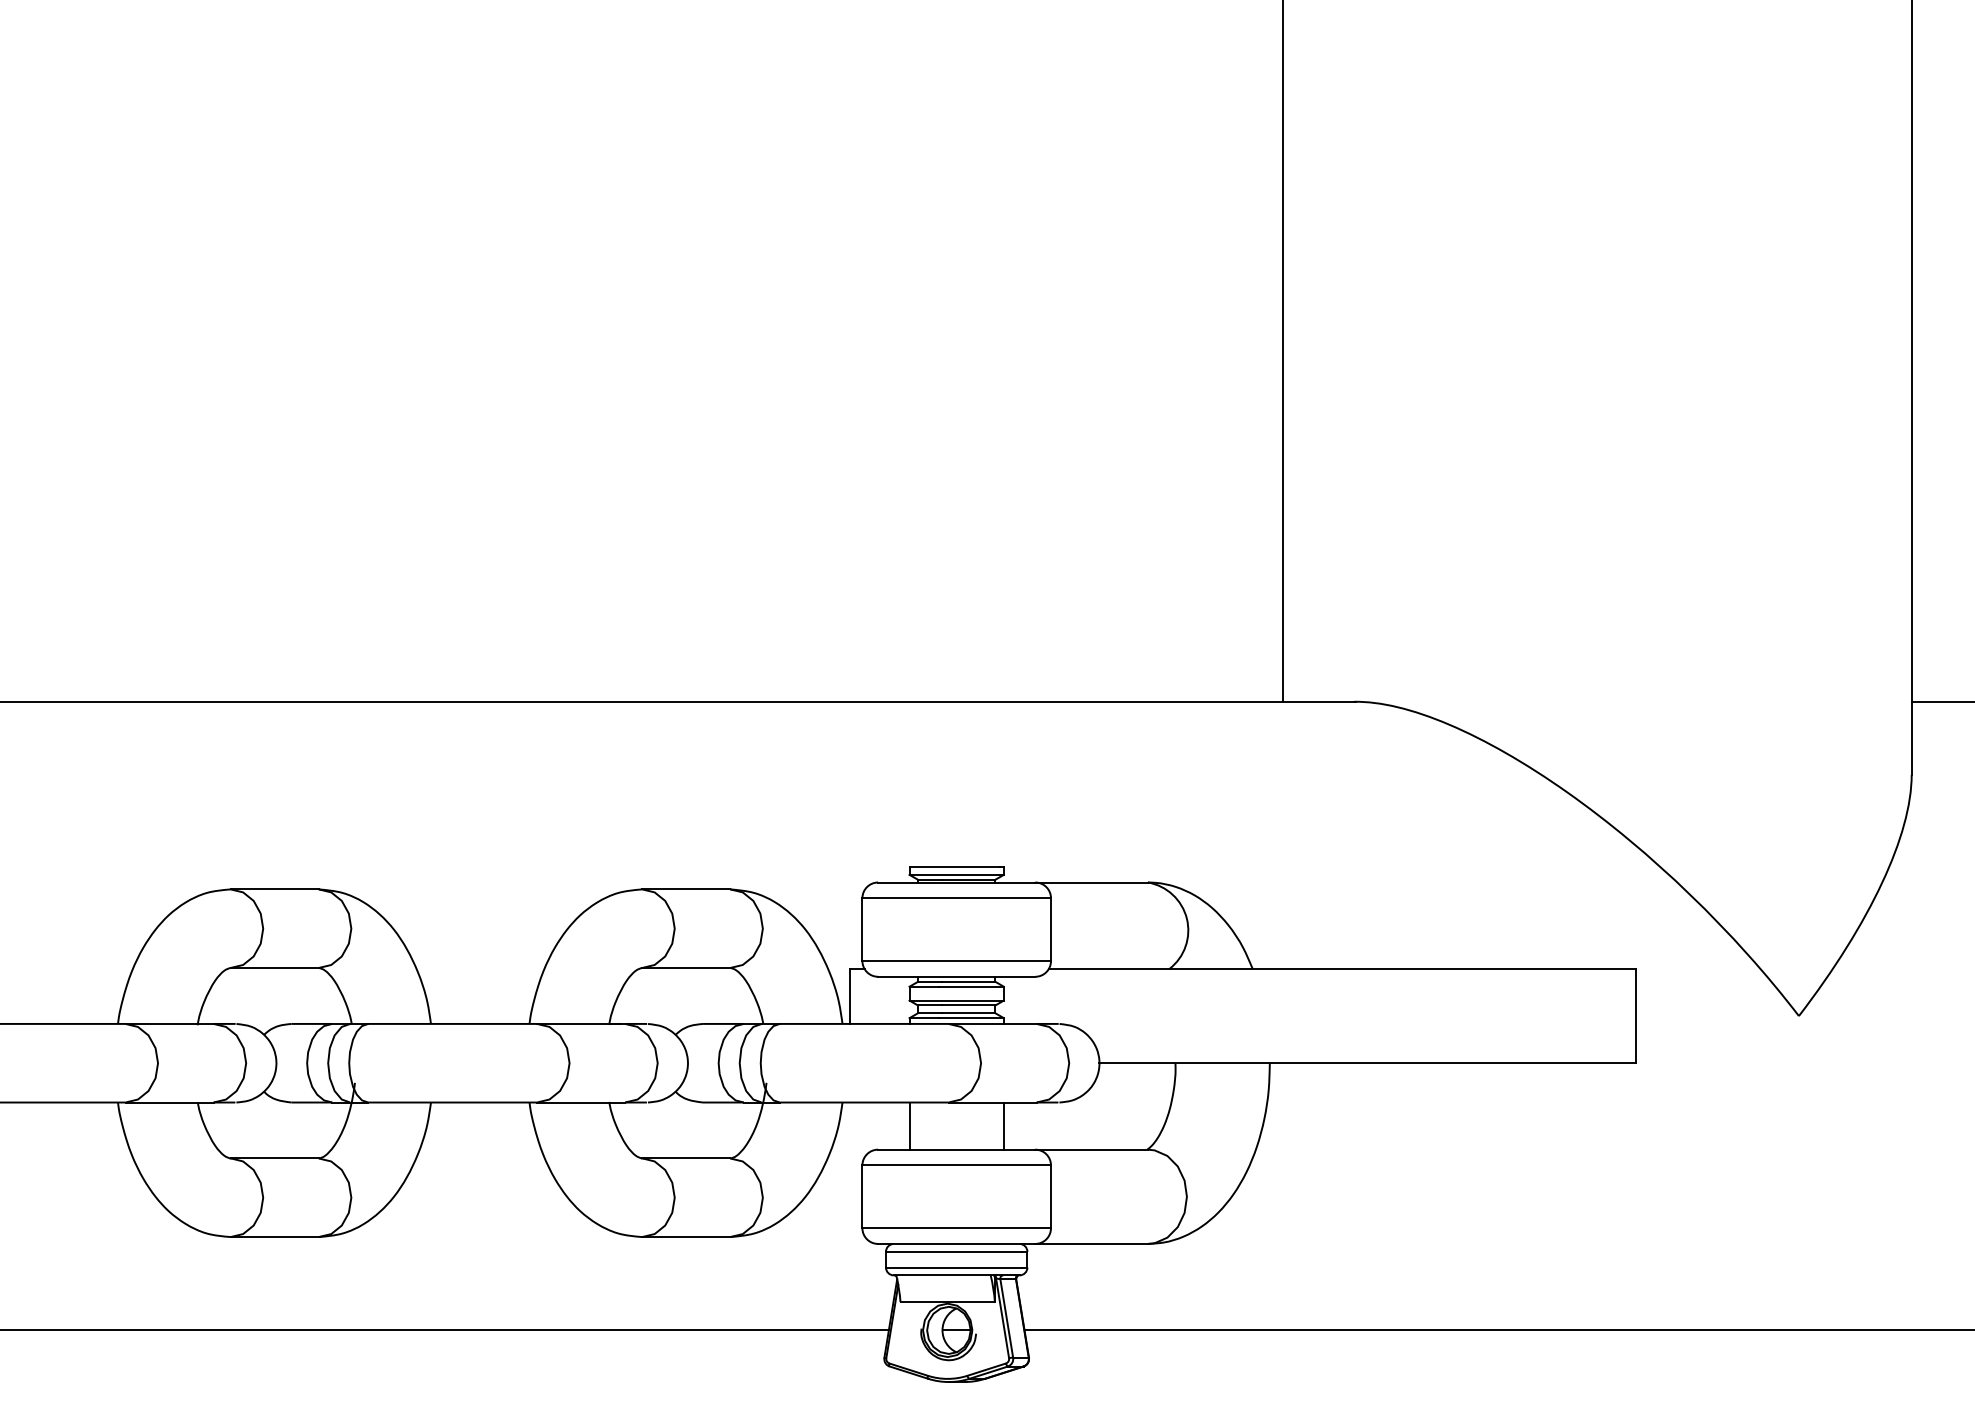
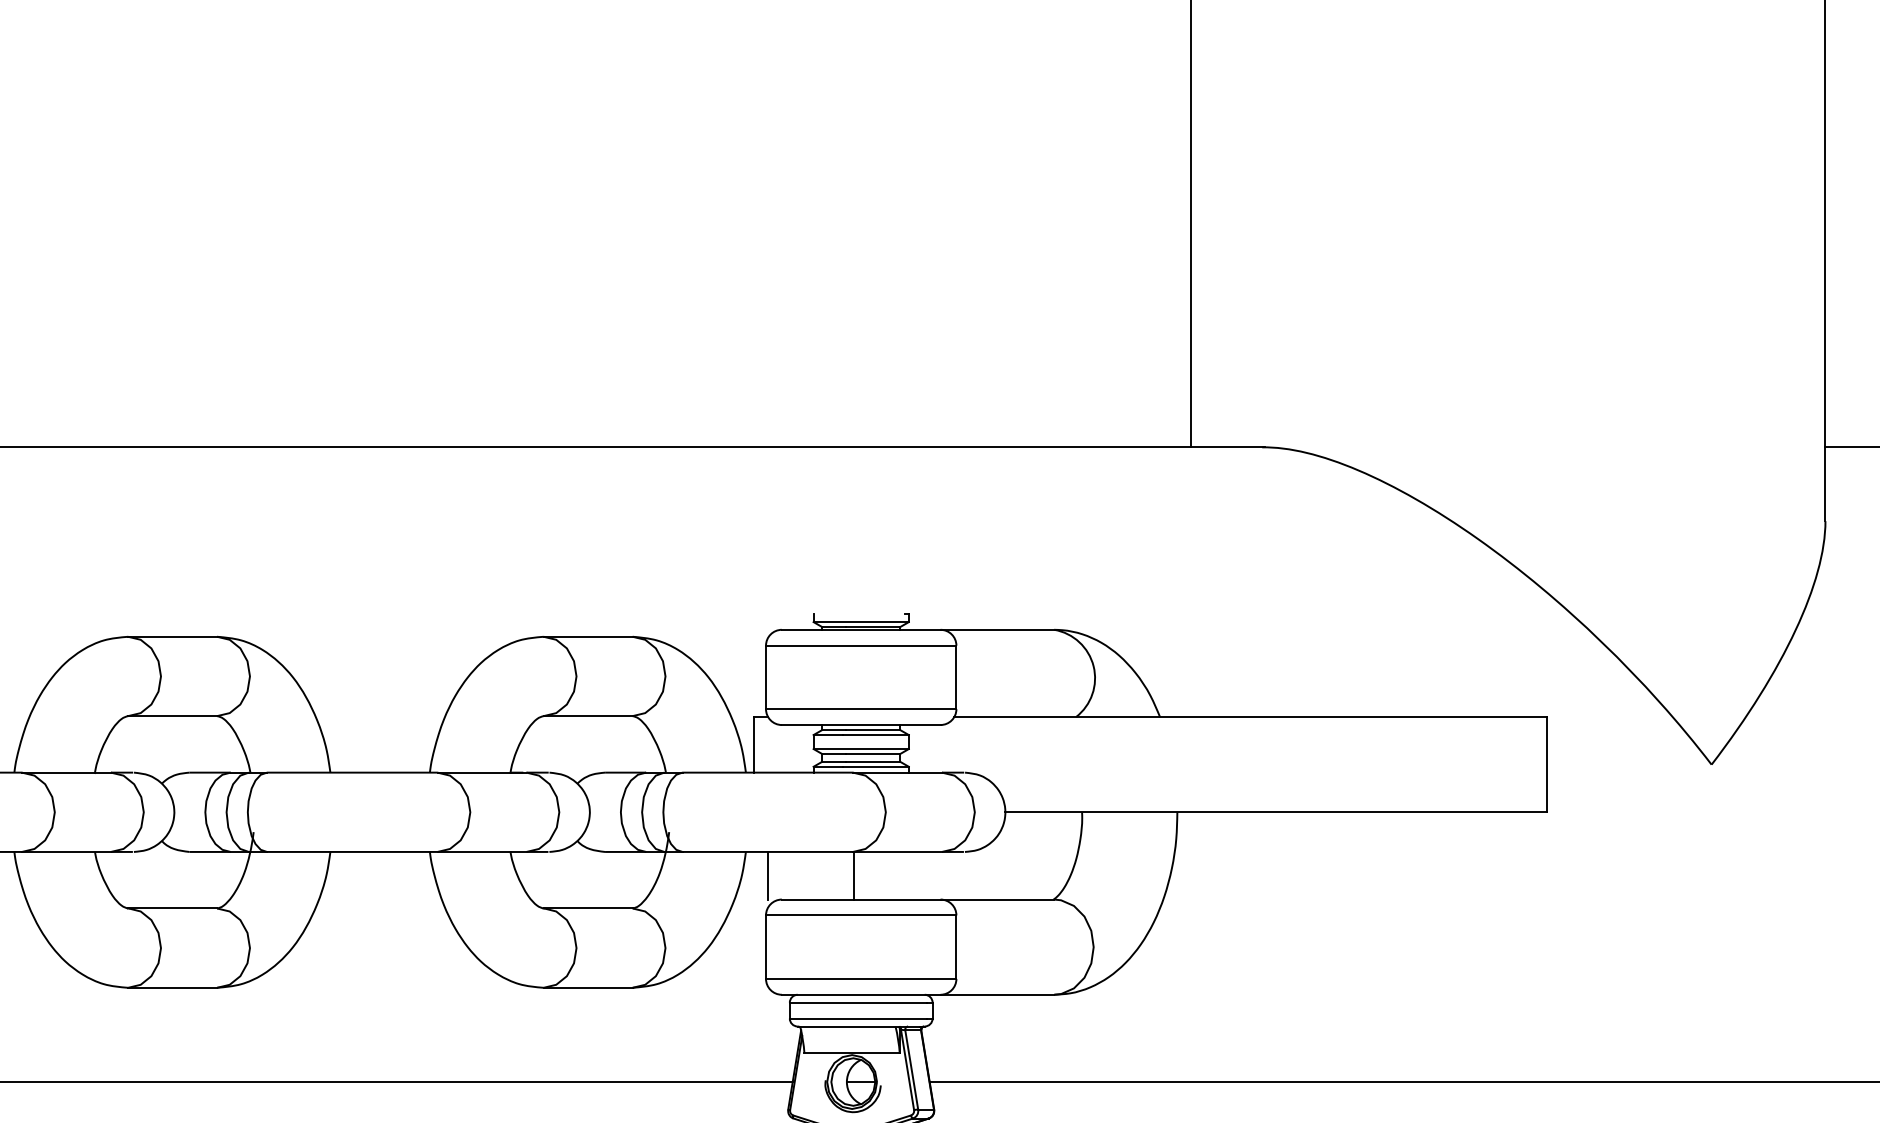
line: (954, 866) -> (858, 613), removed
line: (909, 1125) -> (768, 875), moved
line: (1003, 1125) -> (853, 875), moved

